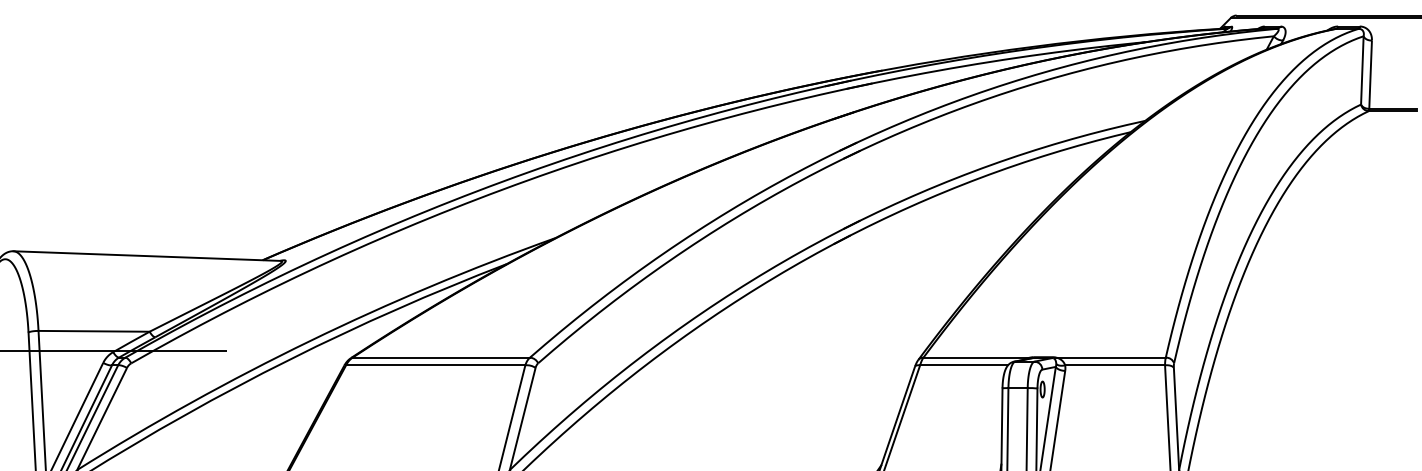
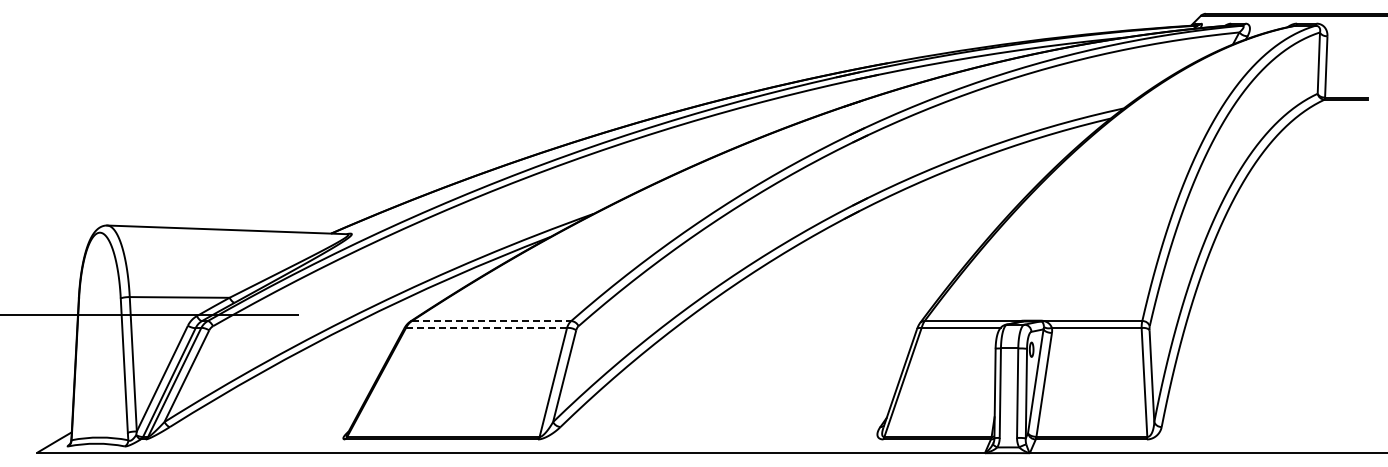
line: (441, 358) -> (491, 321), solid -> dashed
line: (435, 364) -> (486, 327), solid -> dashed

